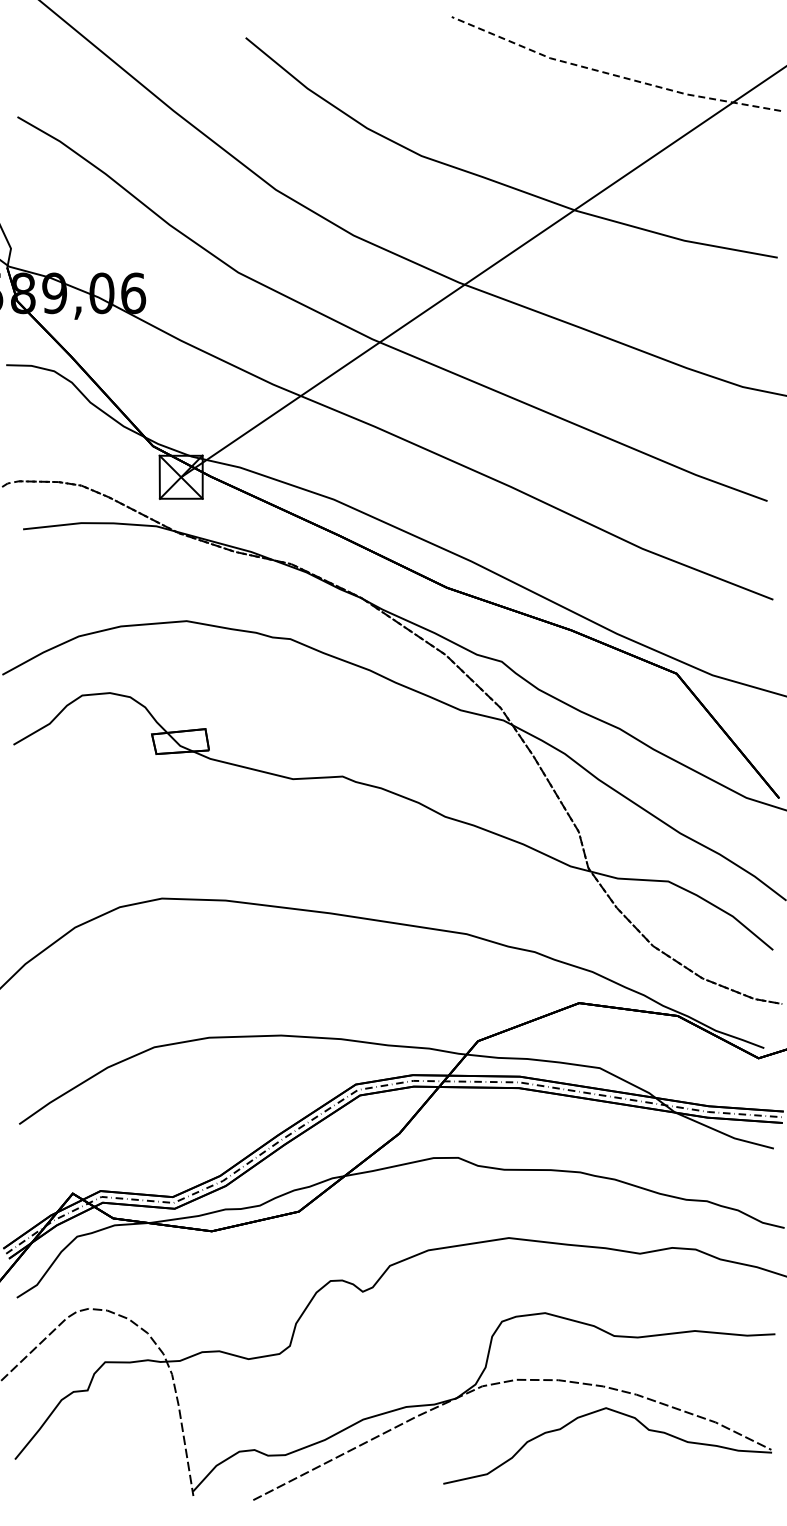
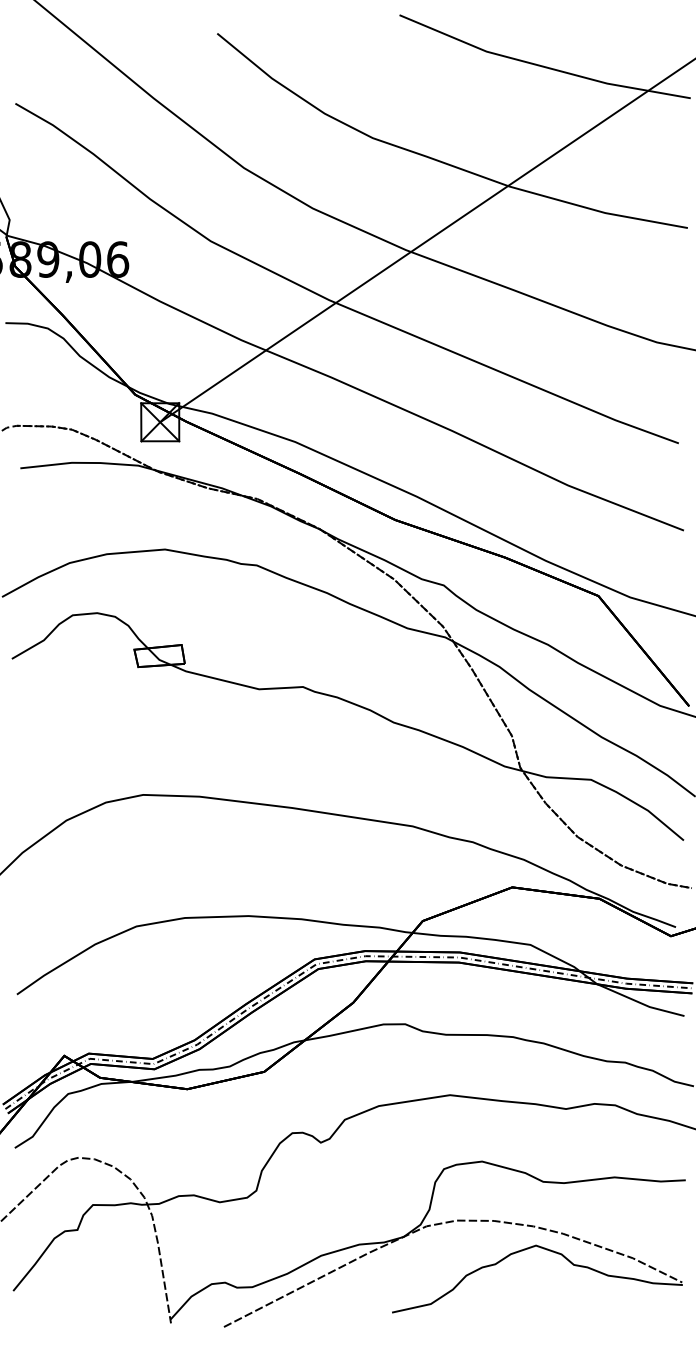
line: (612, 74) -> (541, 66), dashed -> solid

